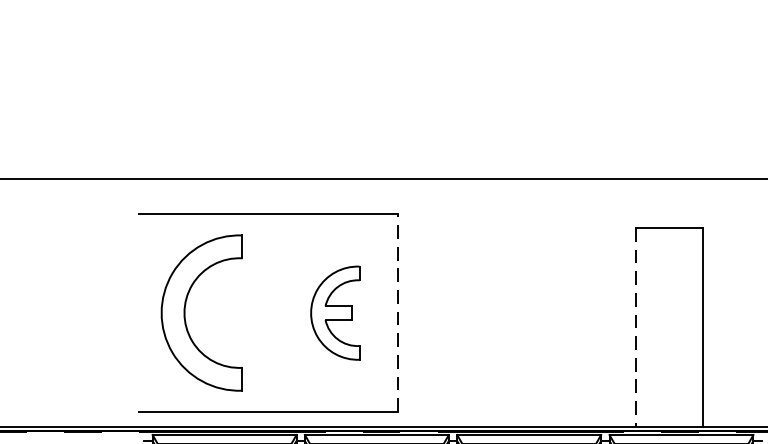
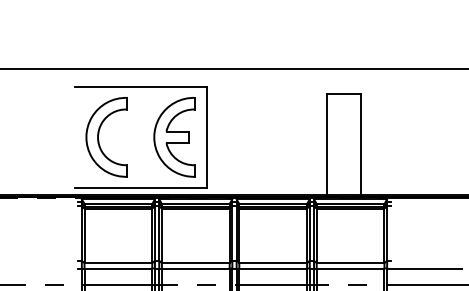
line: (397, 311) -> (206, 136), dashed -> solid
part: (334, 313) -> (174, 137), size x1.67
line: (636, 327) -> (327, 144), dashed -> solid

